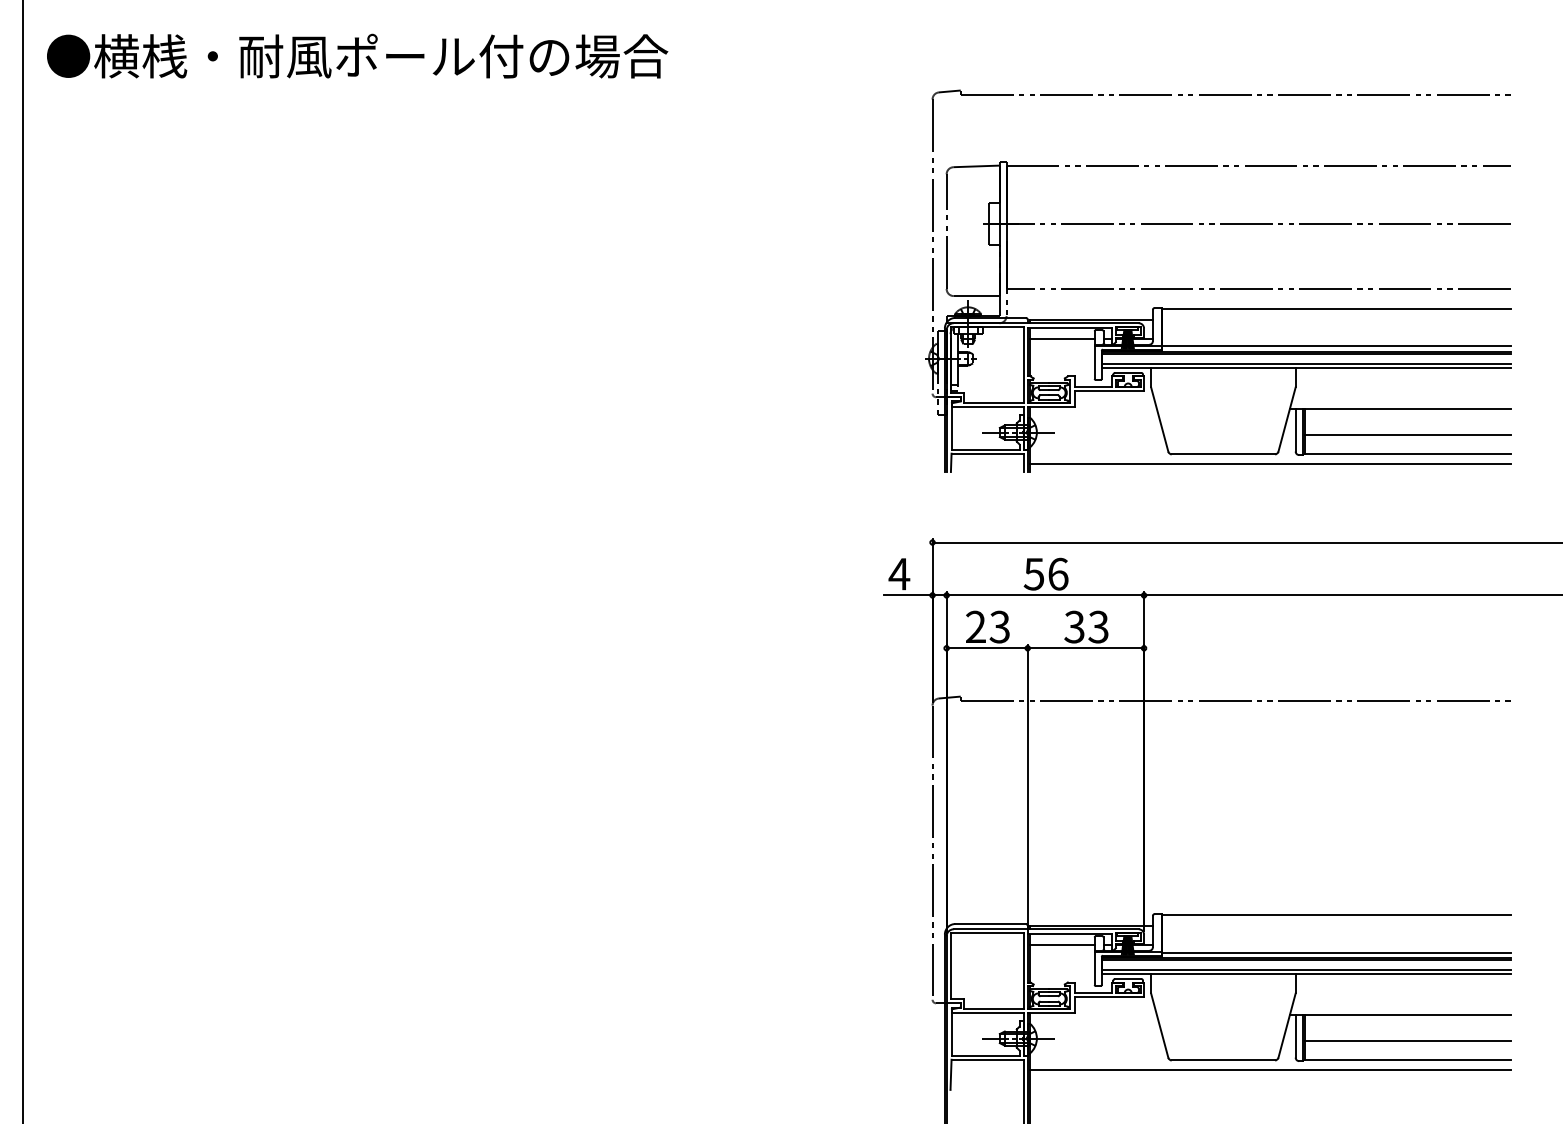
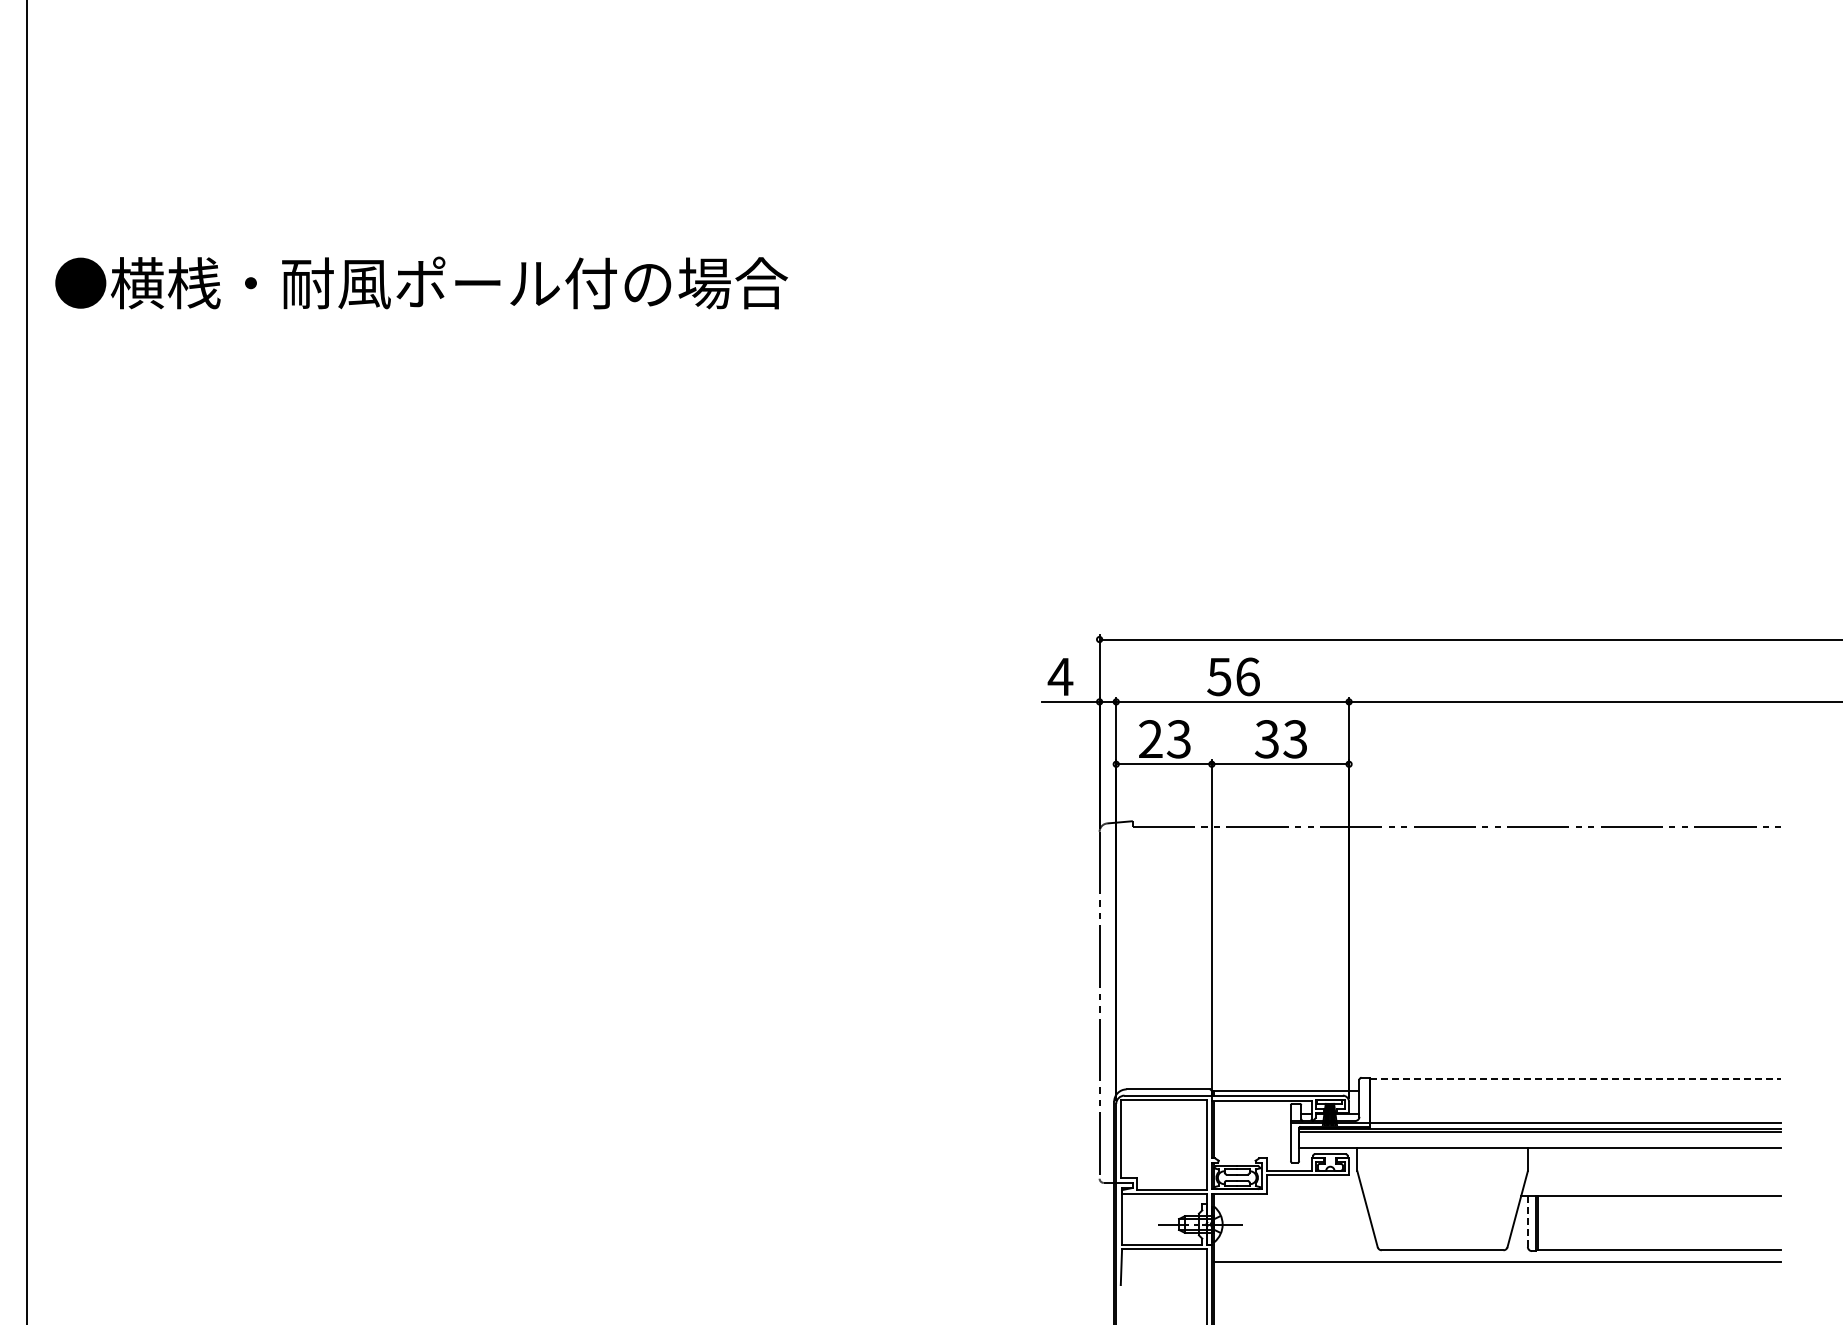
text: (357, 55) -> (421, 282), moved
part: (1219, 288) -> (1438, 340), removed
line: (1336, 915) -> (1575, 1079), solid -> dashed
line: (1061, 945) -> (1251, 1114), removed
line: (1306, 969) -> (1540, 1143), removed
line: (1295, 1036) -> (1527, 1221), solid -> dashed
line: (1407, 1041) -> (1659, 1227), removed

